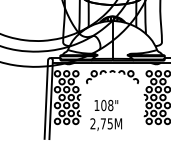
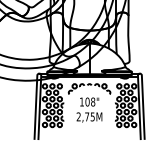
text: (106, 114) -> (89, 109), moved

